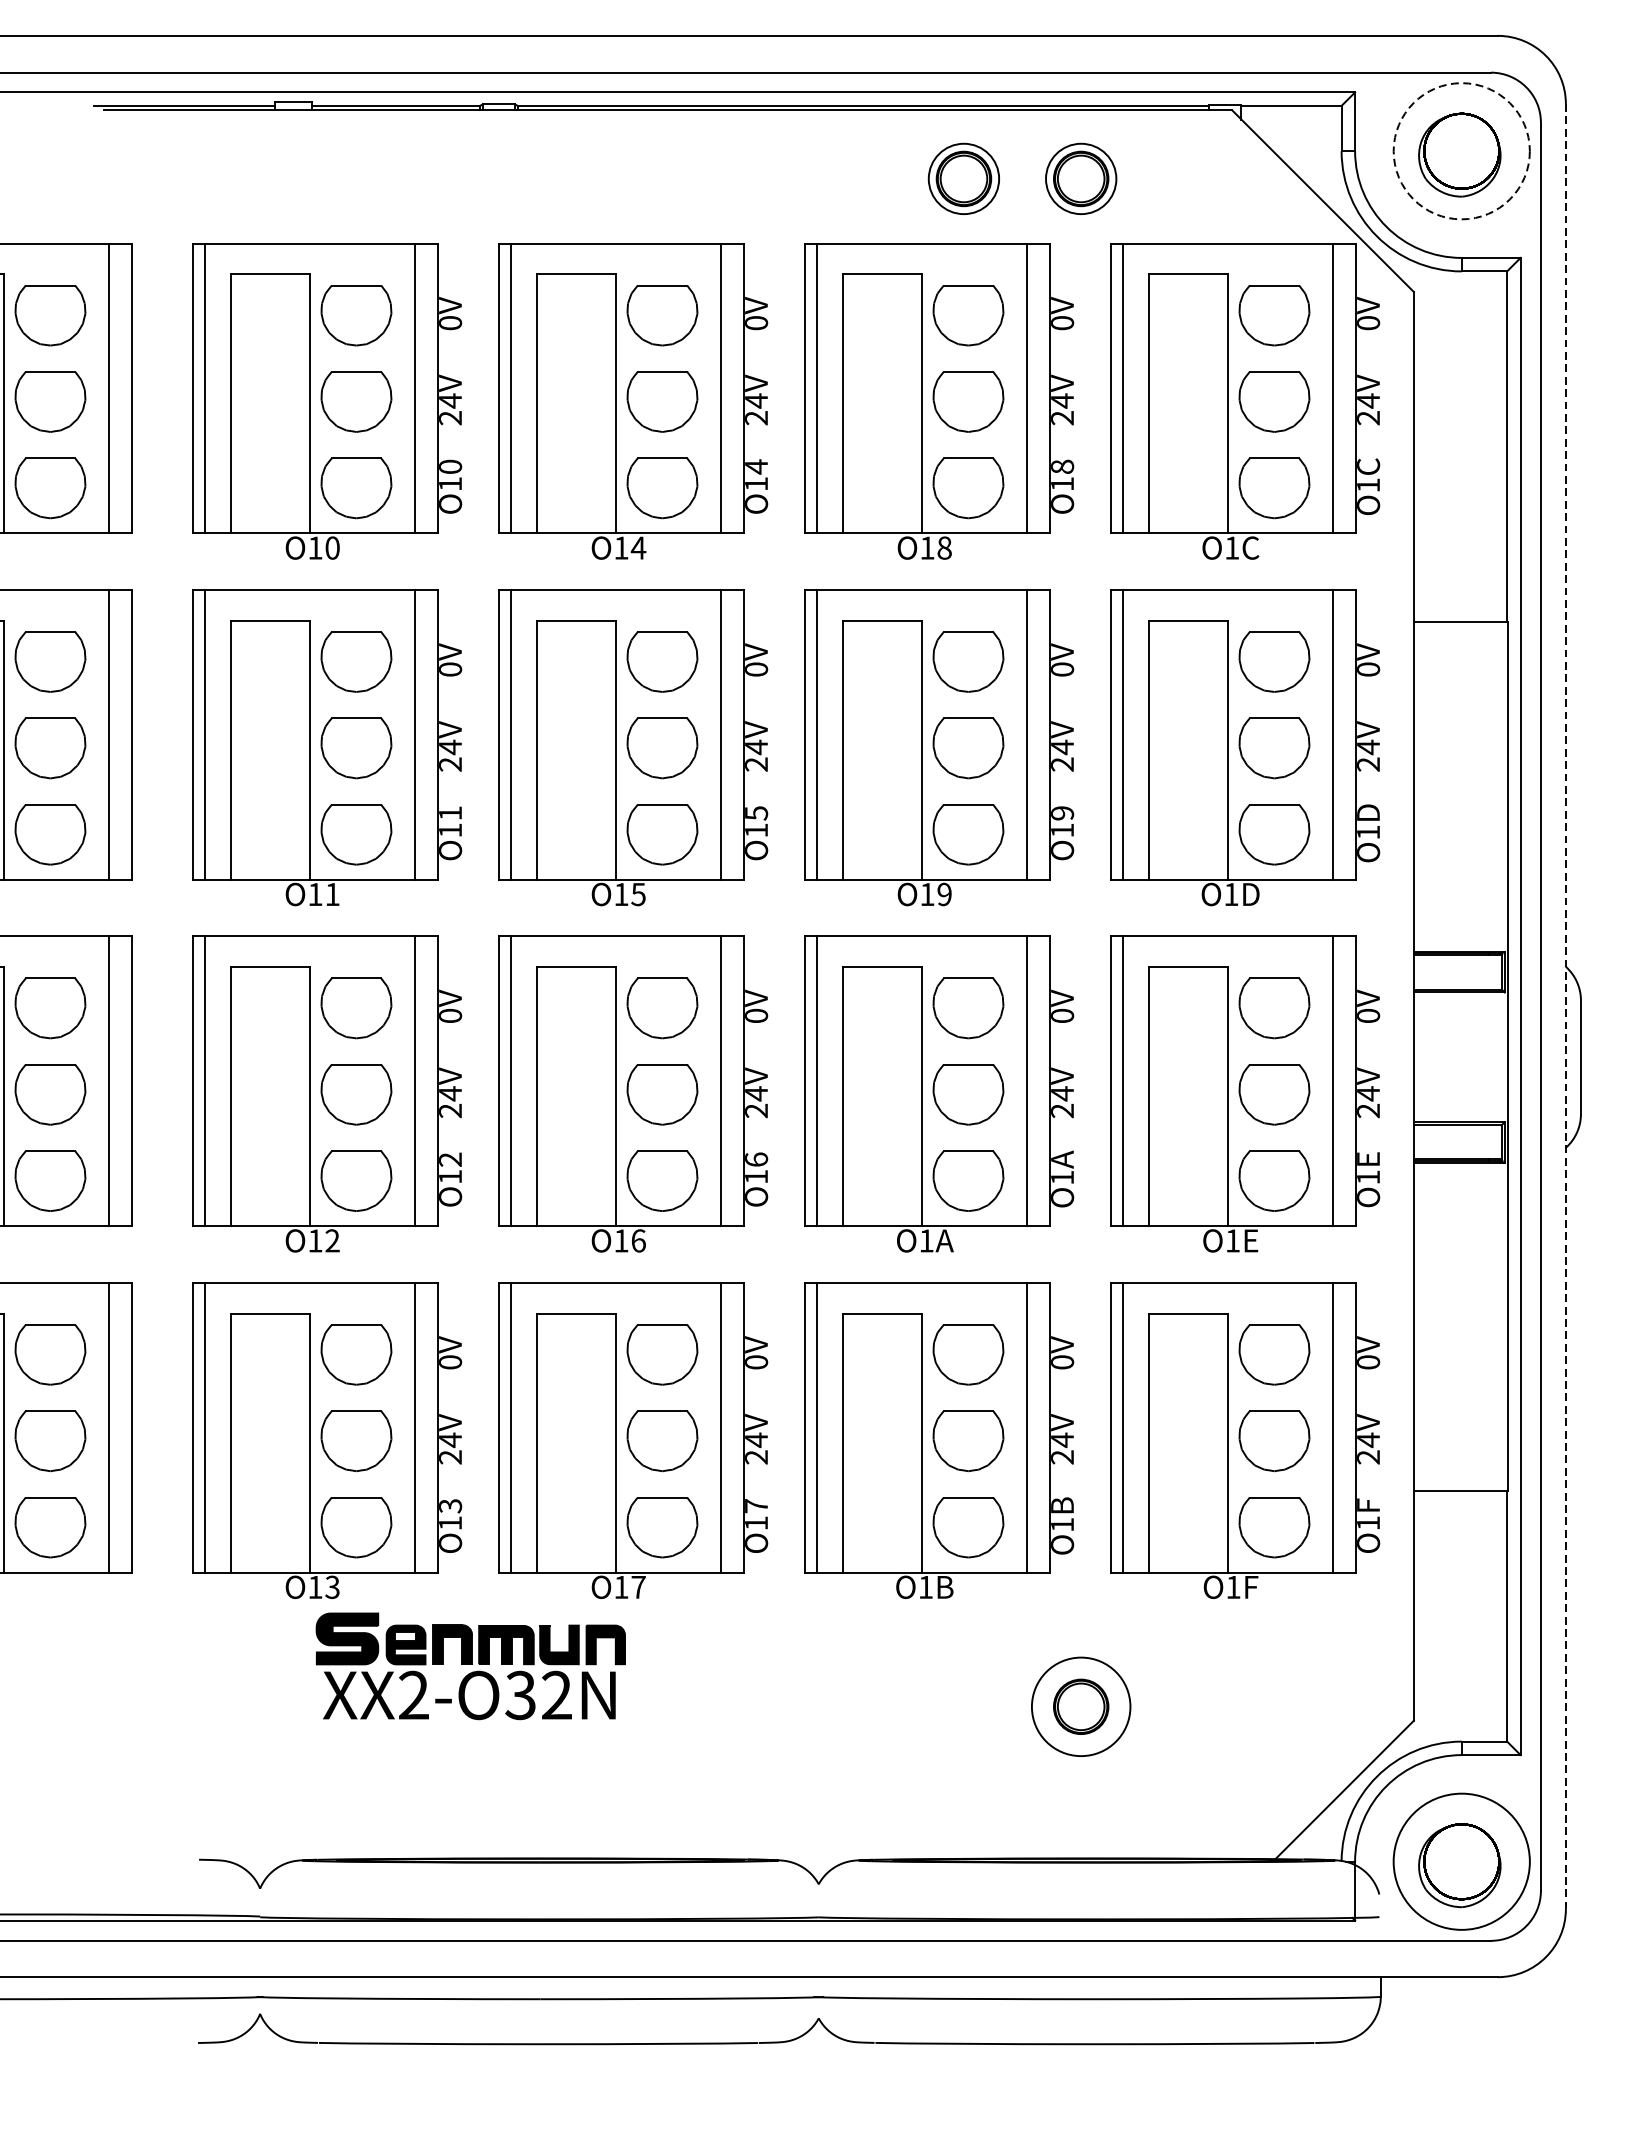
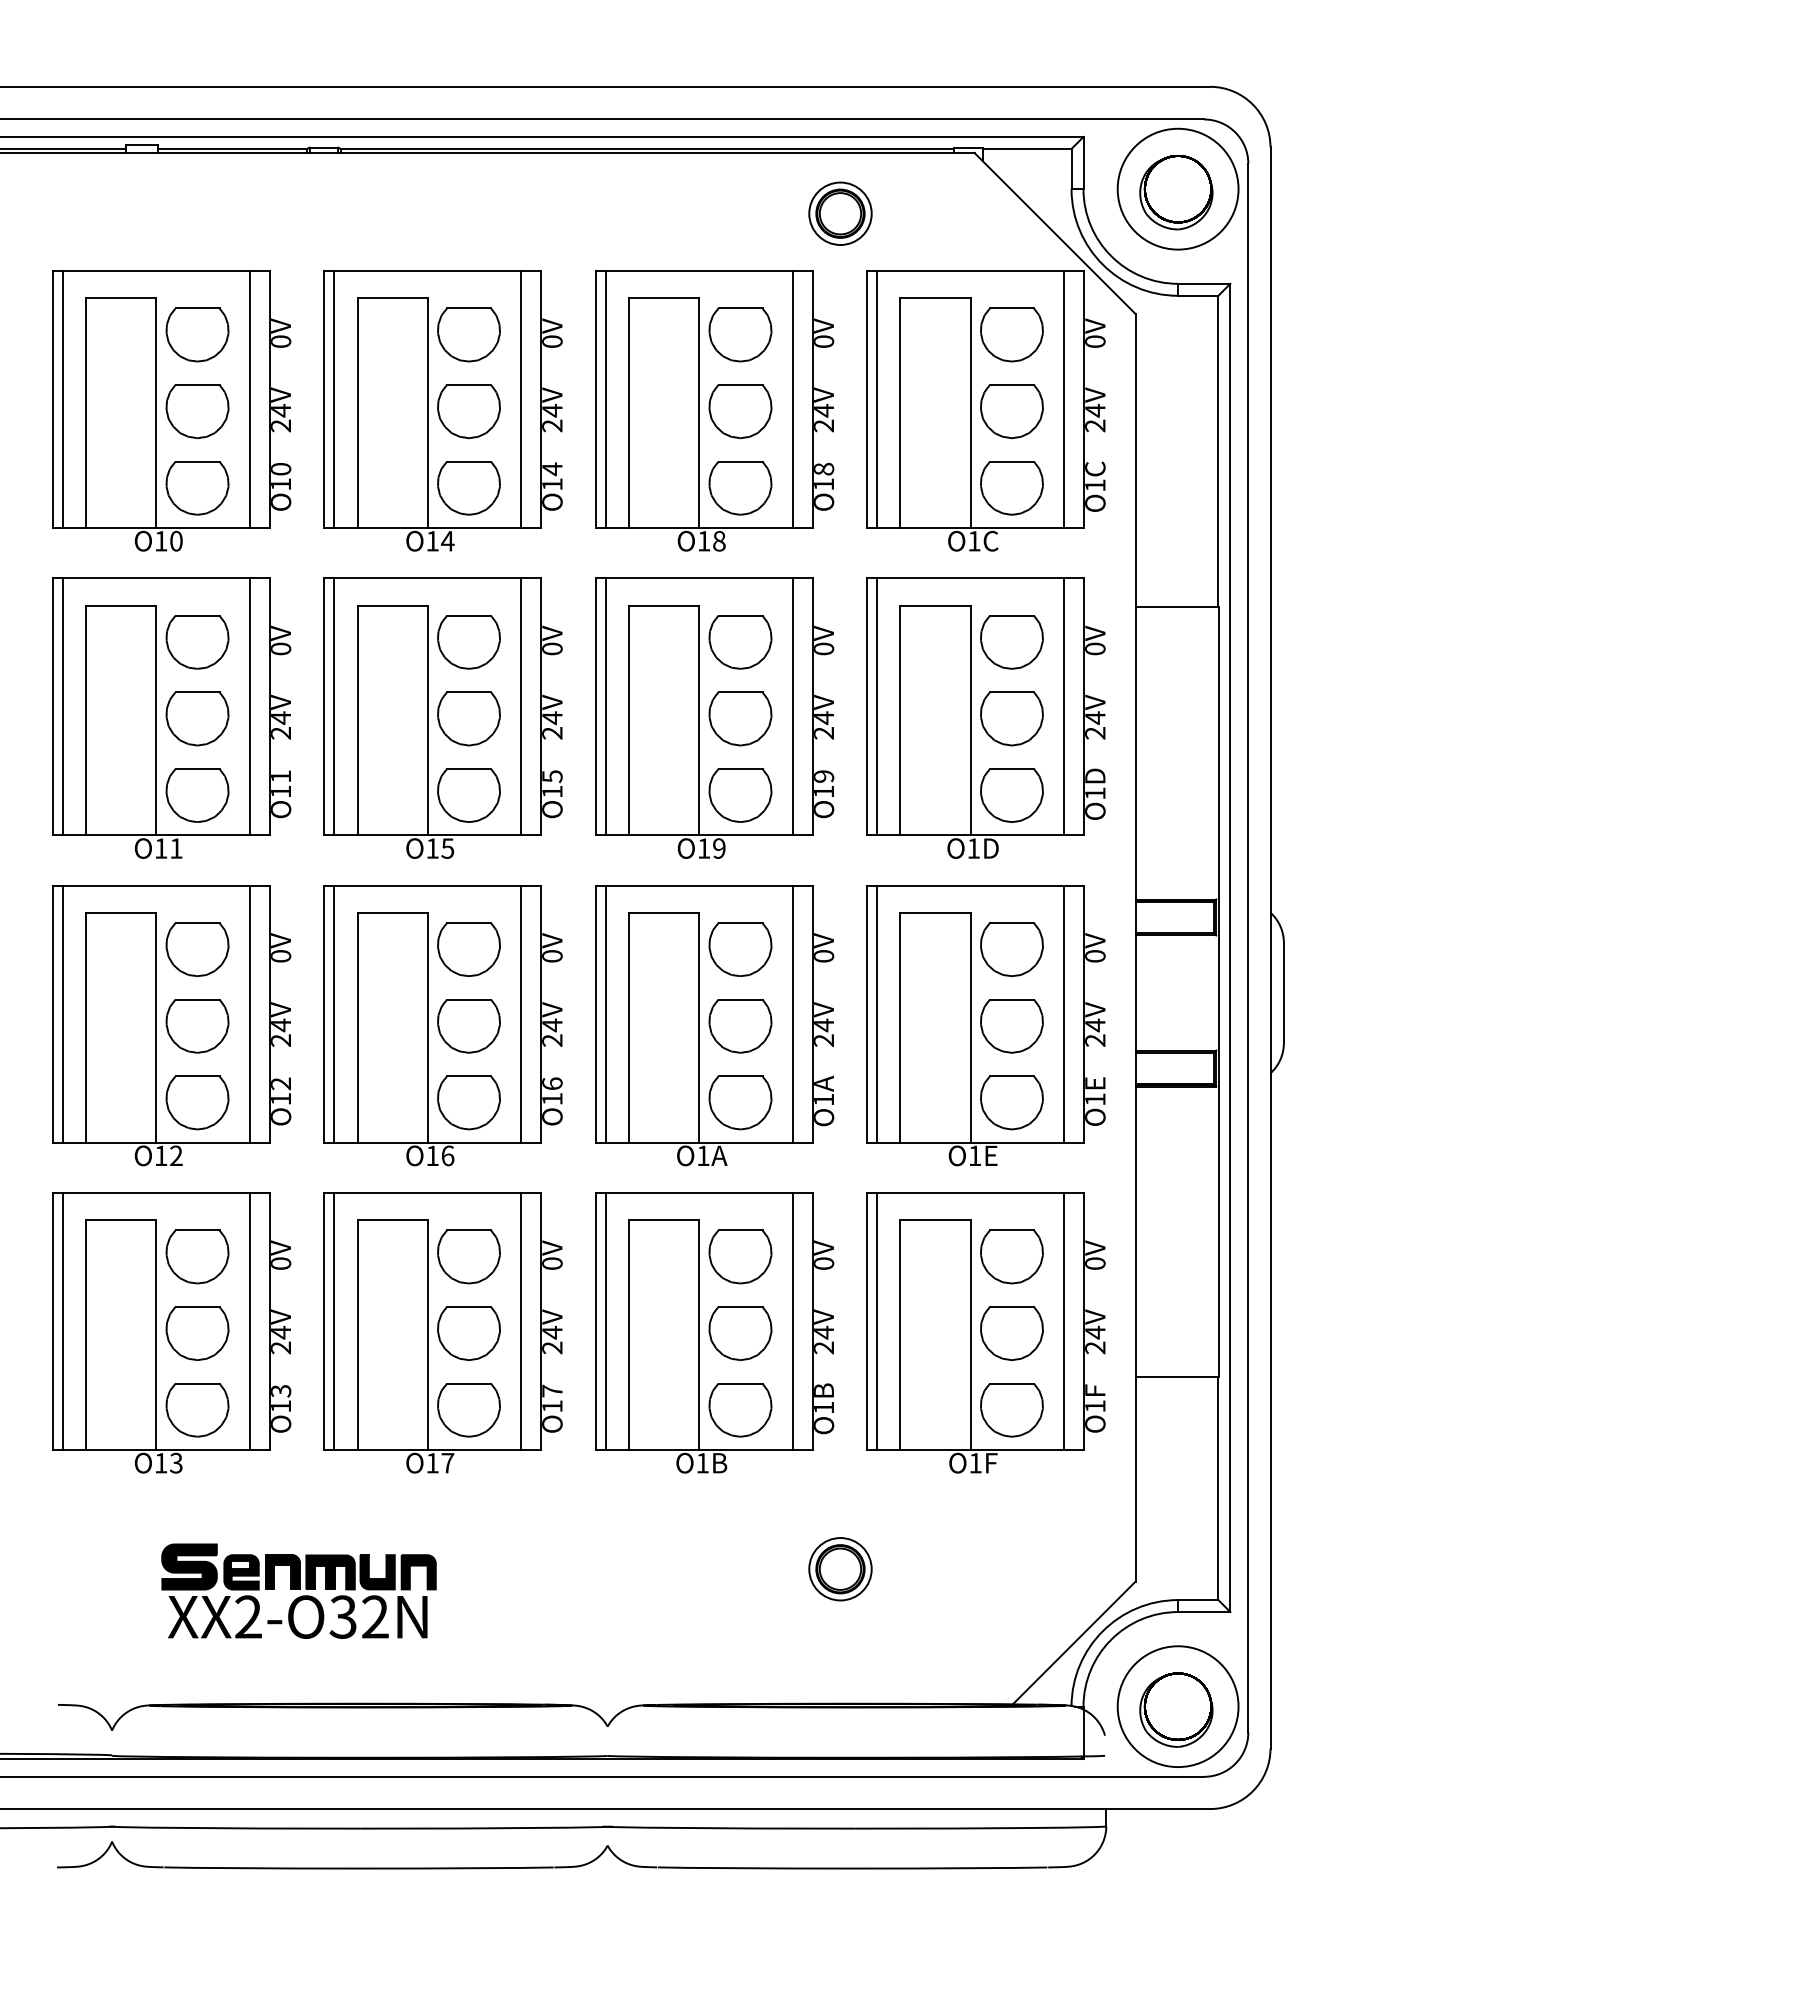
circle: (1461, 150) -> (1177, 188), dashed -> solid
part: (963, 178) -> (736, 213), removed
line: (1565, 1006) -> (1270, 947), dashed -> solid
part: (470, 1665) -> (298, 1590), moved
circle: (1081, 1707) -> (840, 1569), size x0.71

